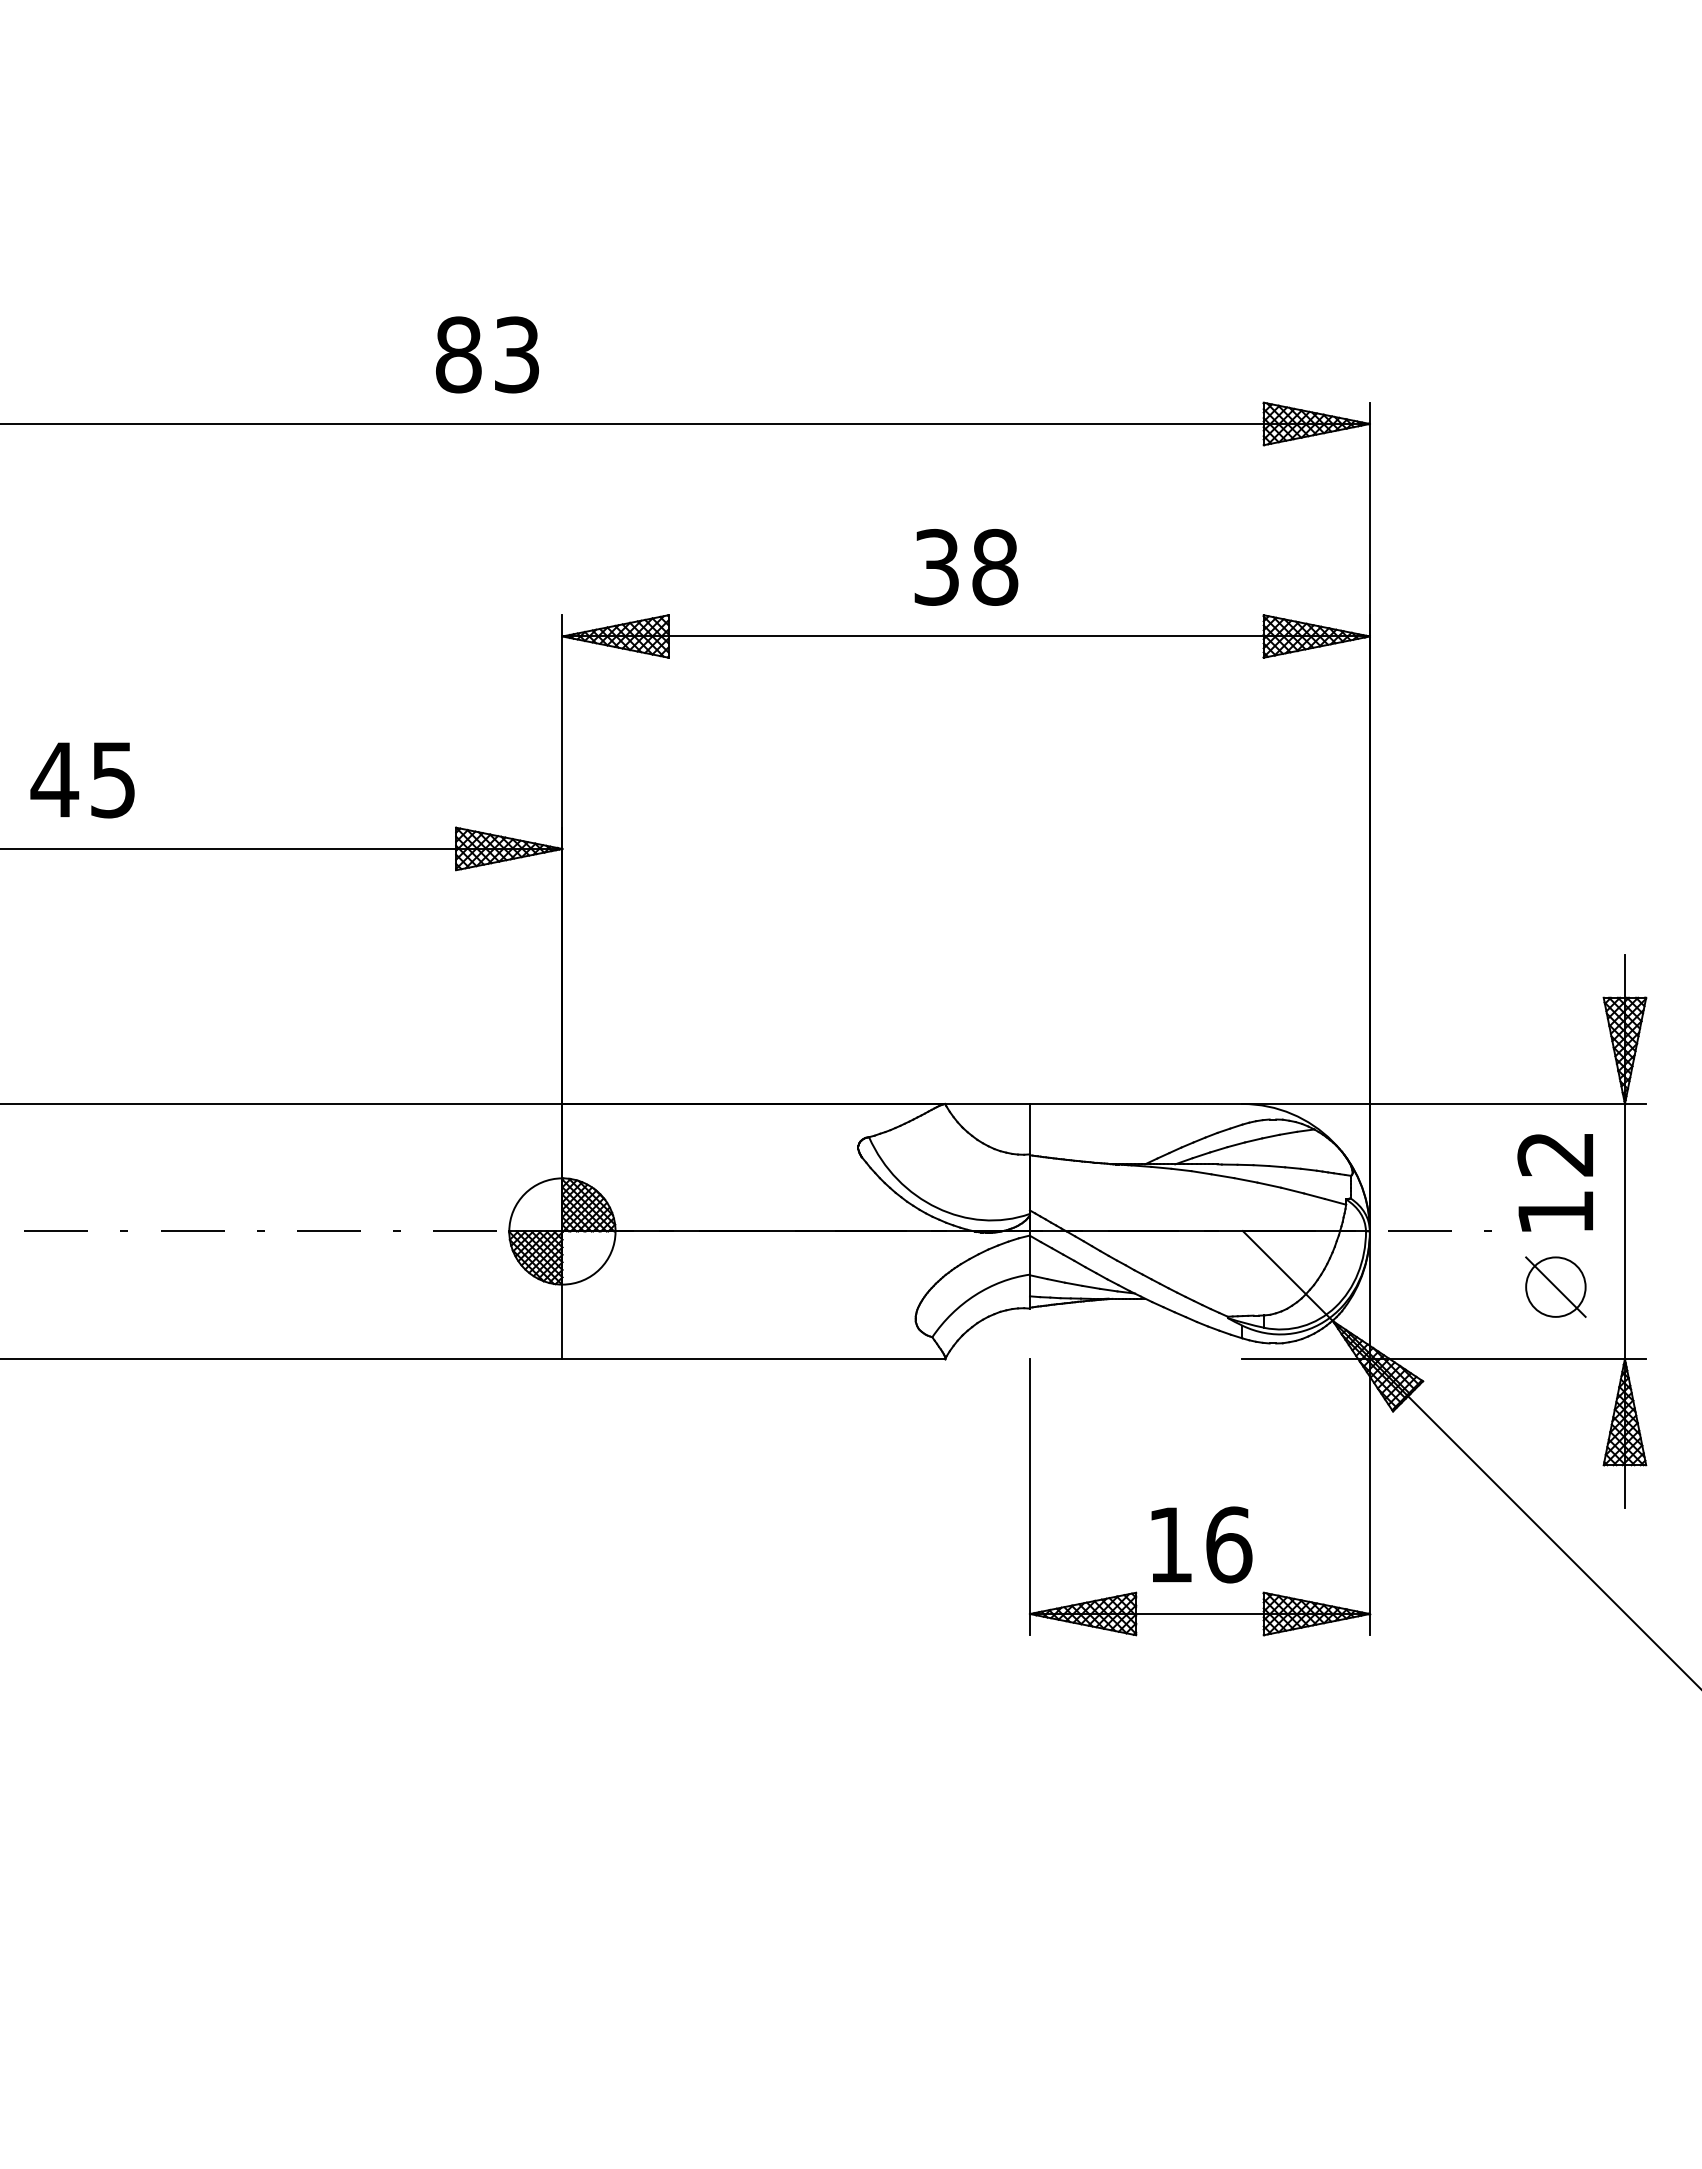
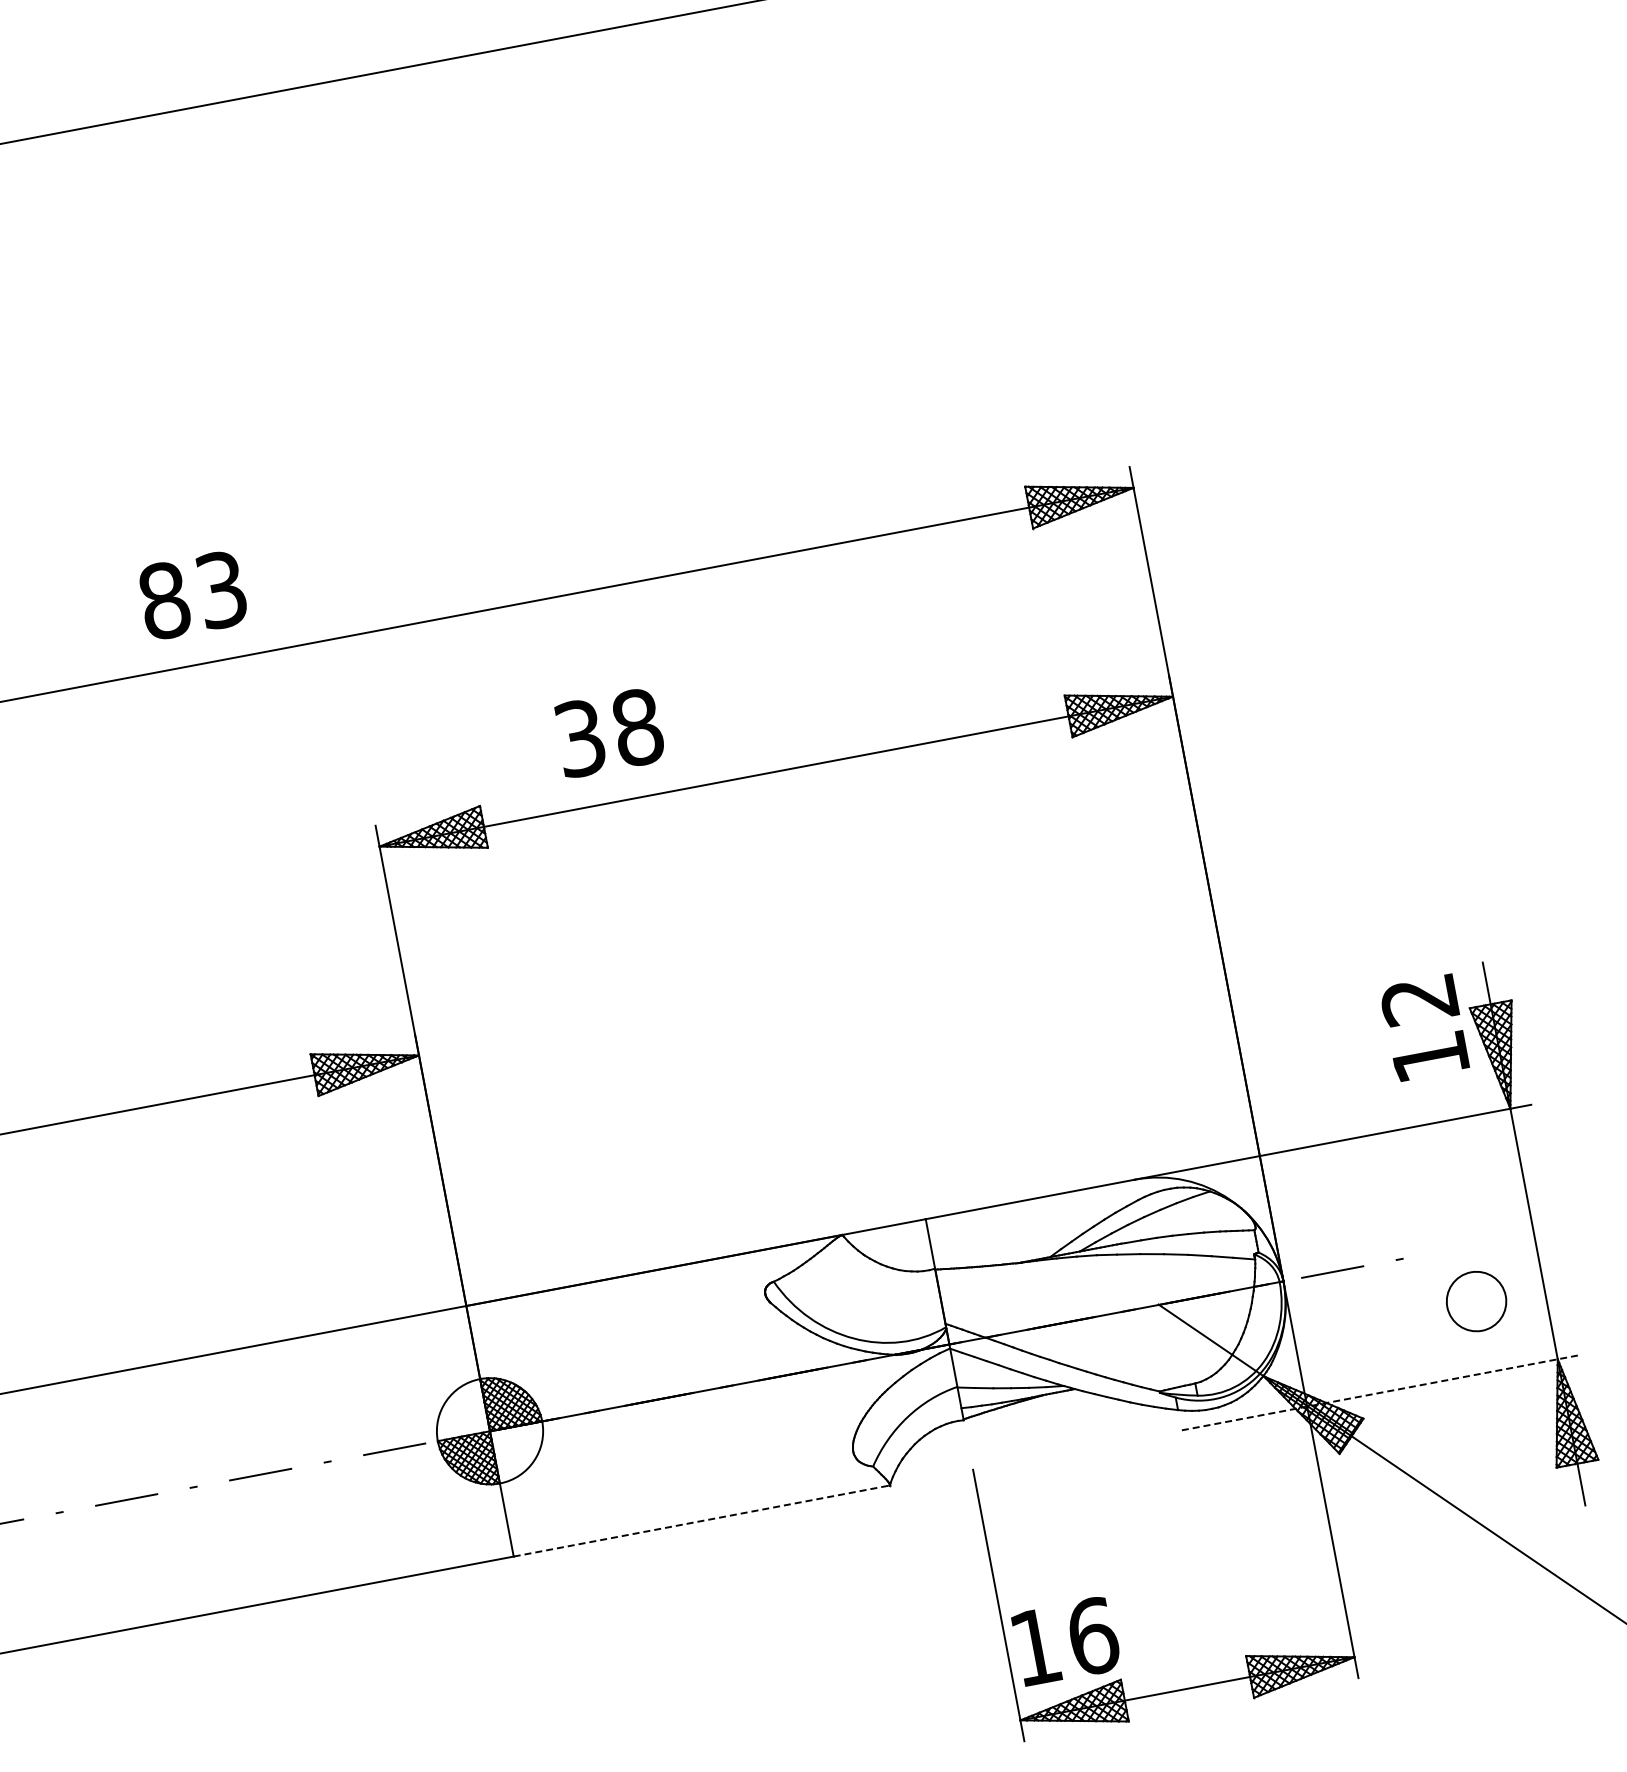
text: (487, 354) -> (192, 594), moved
text: (966, 567) -> (609, 732), moved
text: (1554, 1182) -> (1423, 1027), moved
line: (1555, 1286) -> (1476, 1300), removed
line: (754, 1359) -> (702, 1521), solid -> dashed
line: (1444, 1359) -> (1380, 1393), solid -> dashed
text: (1201, 1544) -> (1066, 1641), moved

